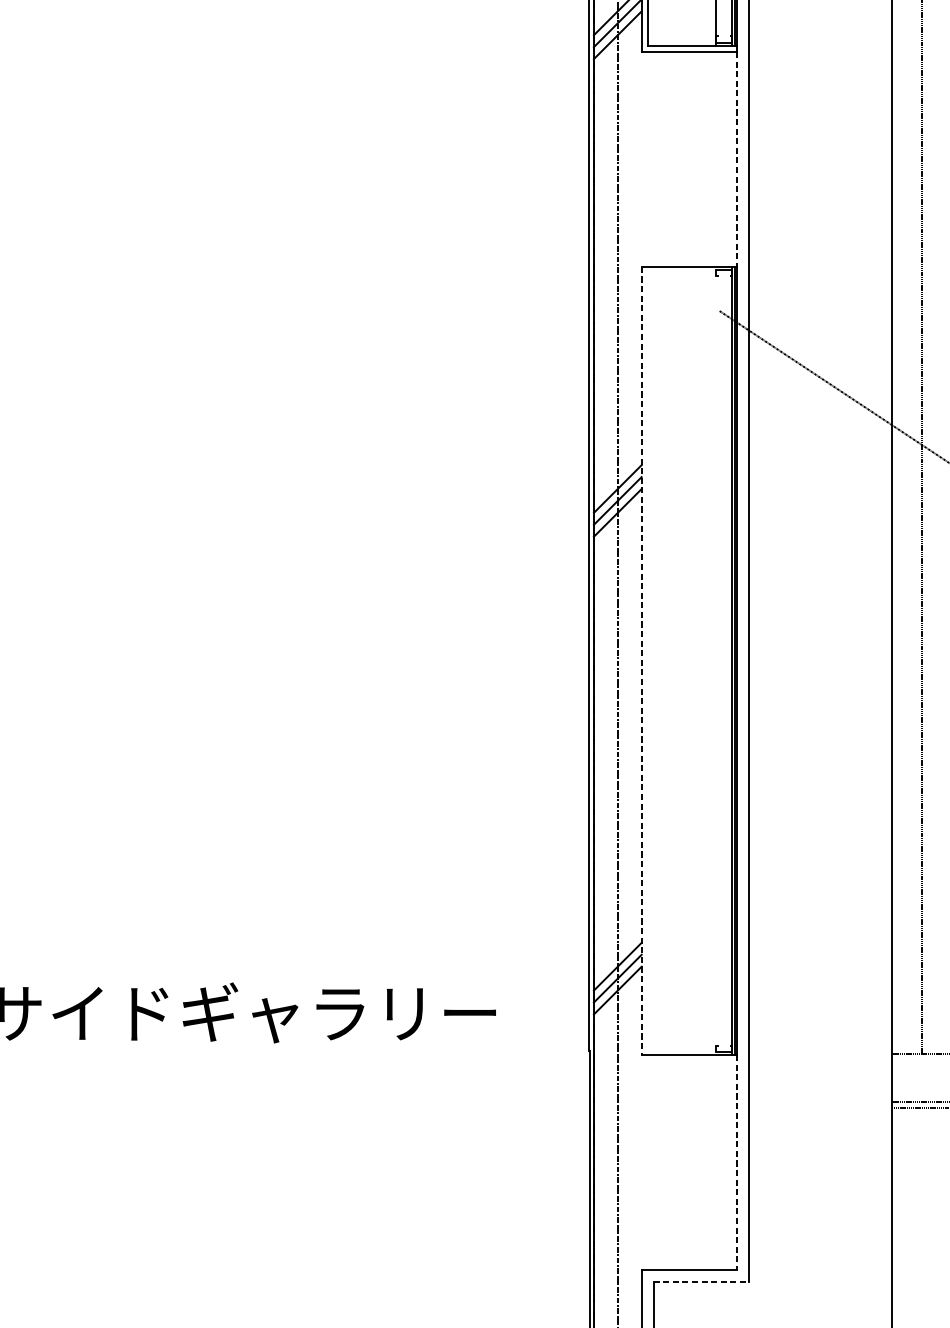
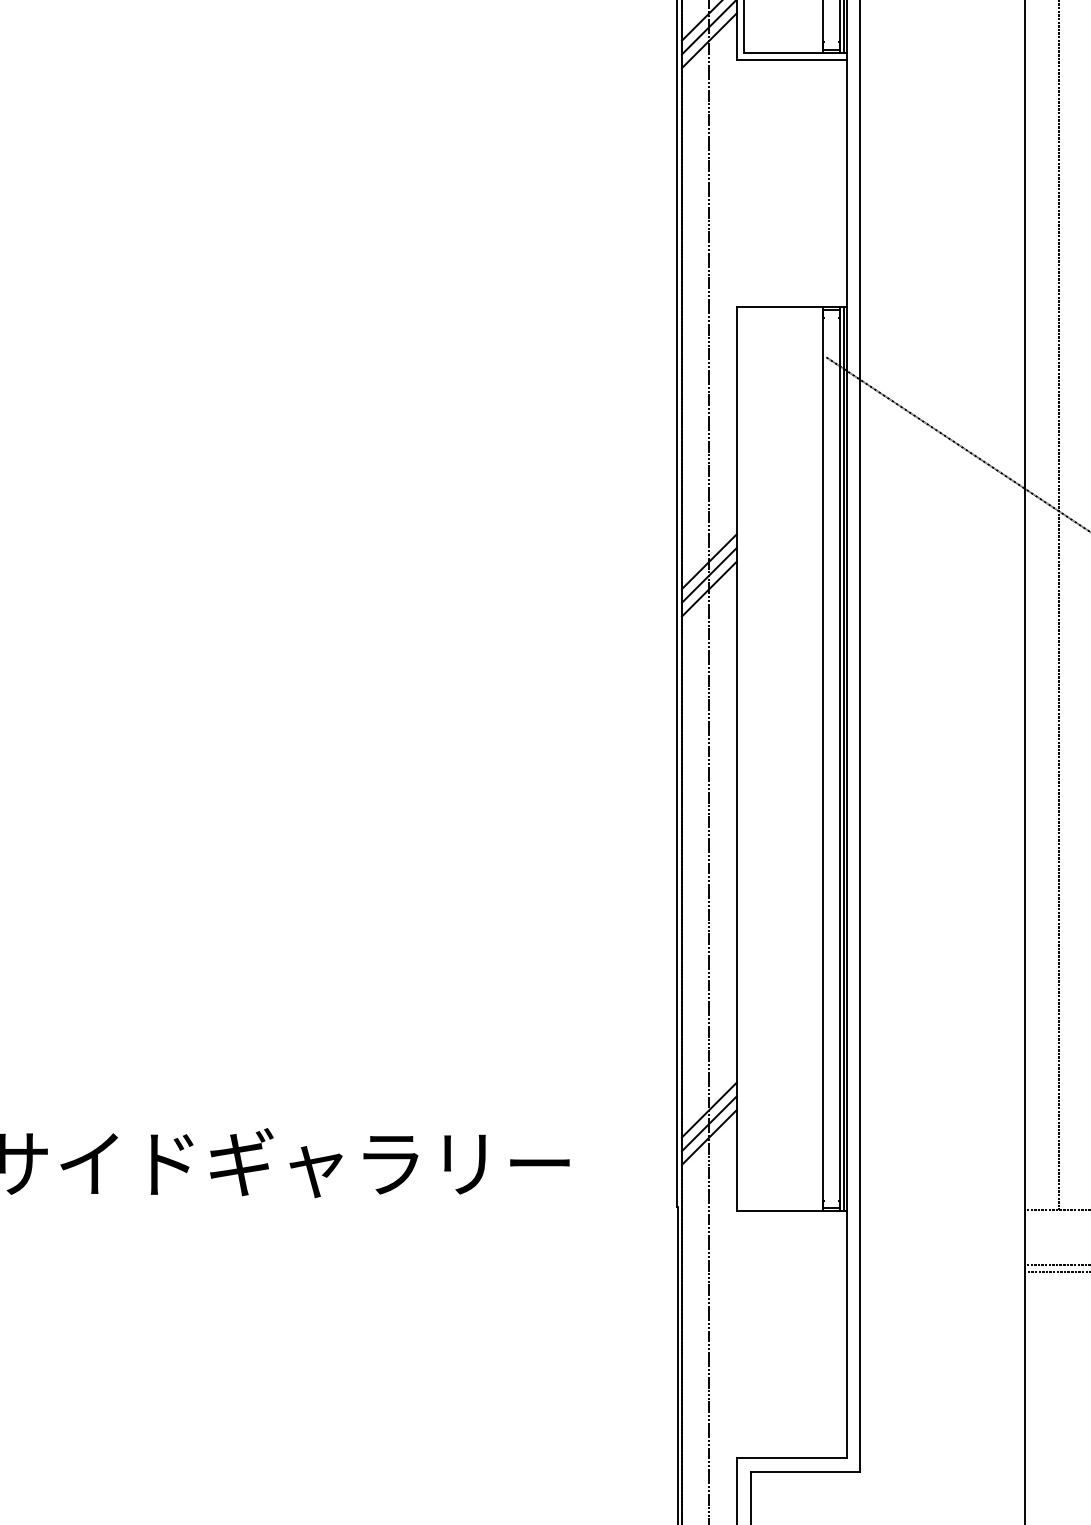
line: (737, 159) -> (846, 183), dashed -> solid
line: (716, 660) -> (822, 758), added
line: (641, 661) -> (736, 759), dashed -> solid
line: (737, 1163) -> (846, 1335), dashed -> solid
line: (701, 1281) -> (805, 1471), dashed -> solid

